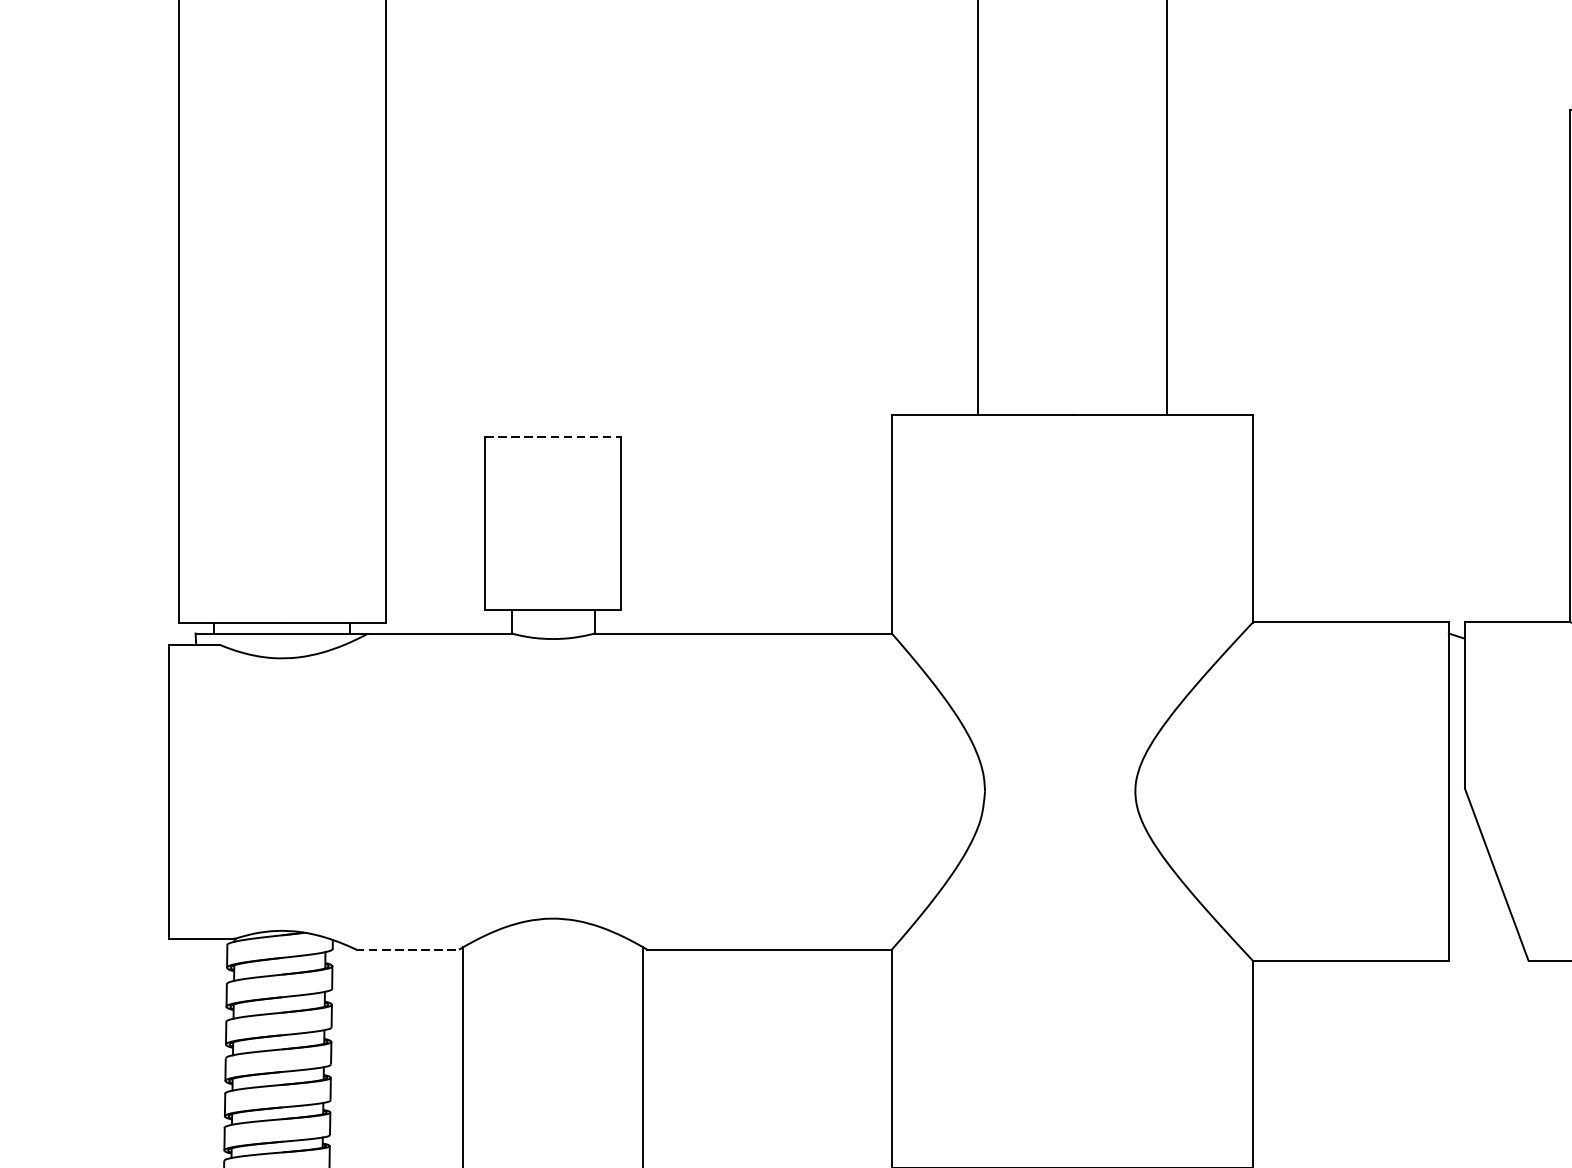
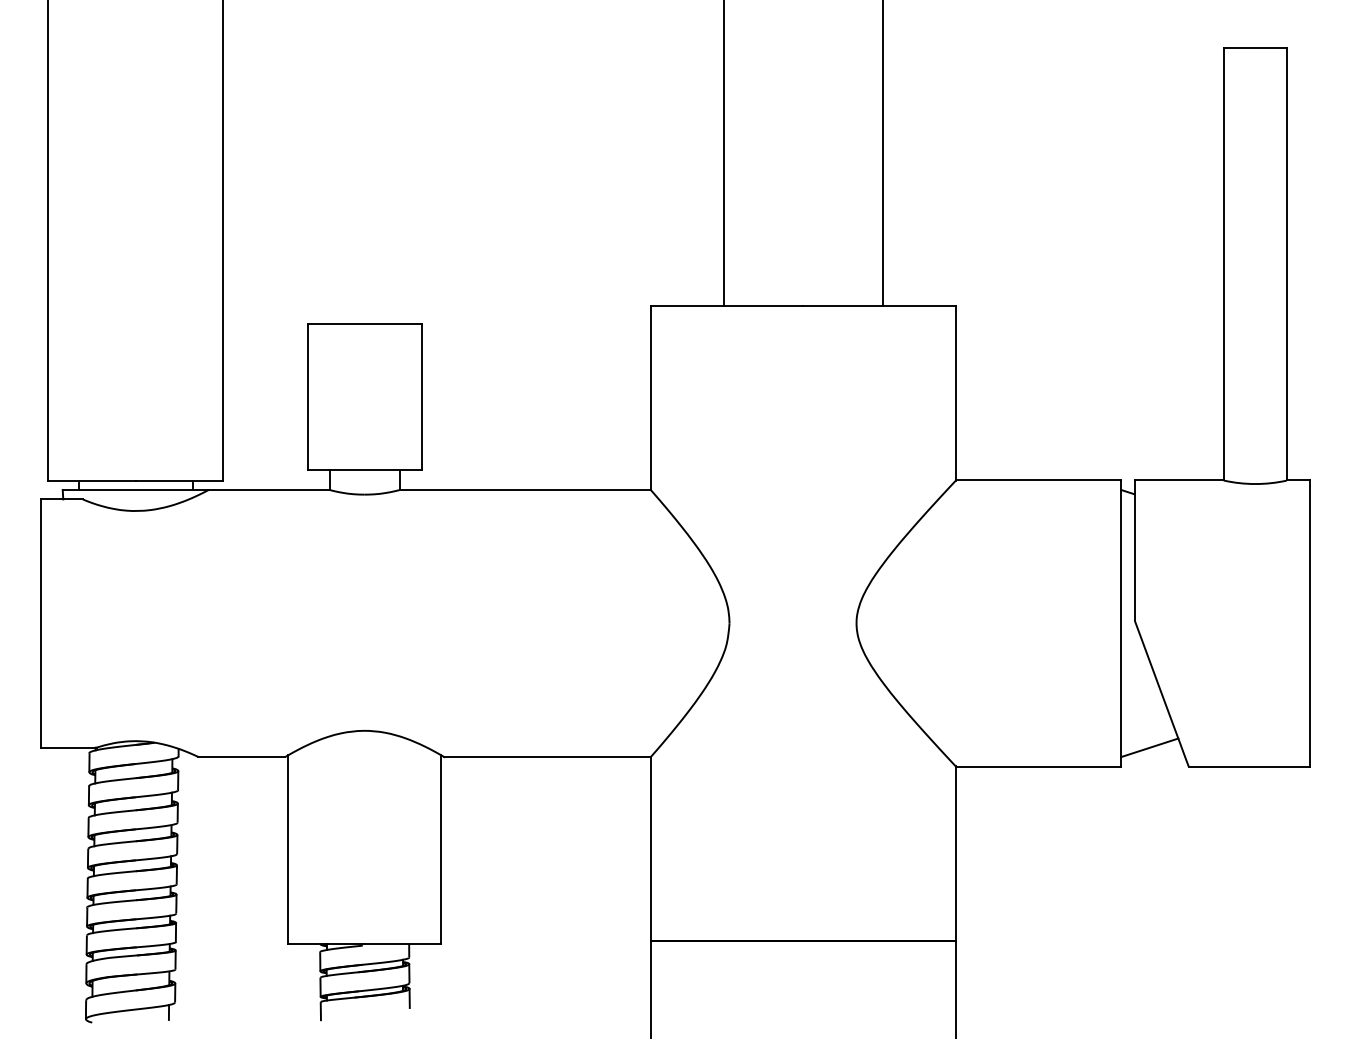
line: (554, 436) -> (365, 323), dashed -> solid
line: (1482, 938) -> (1149, 747), added
line: (408, 950) -> (242, 757), dashed -> solid

